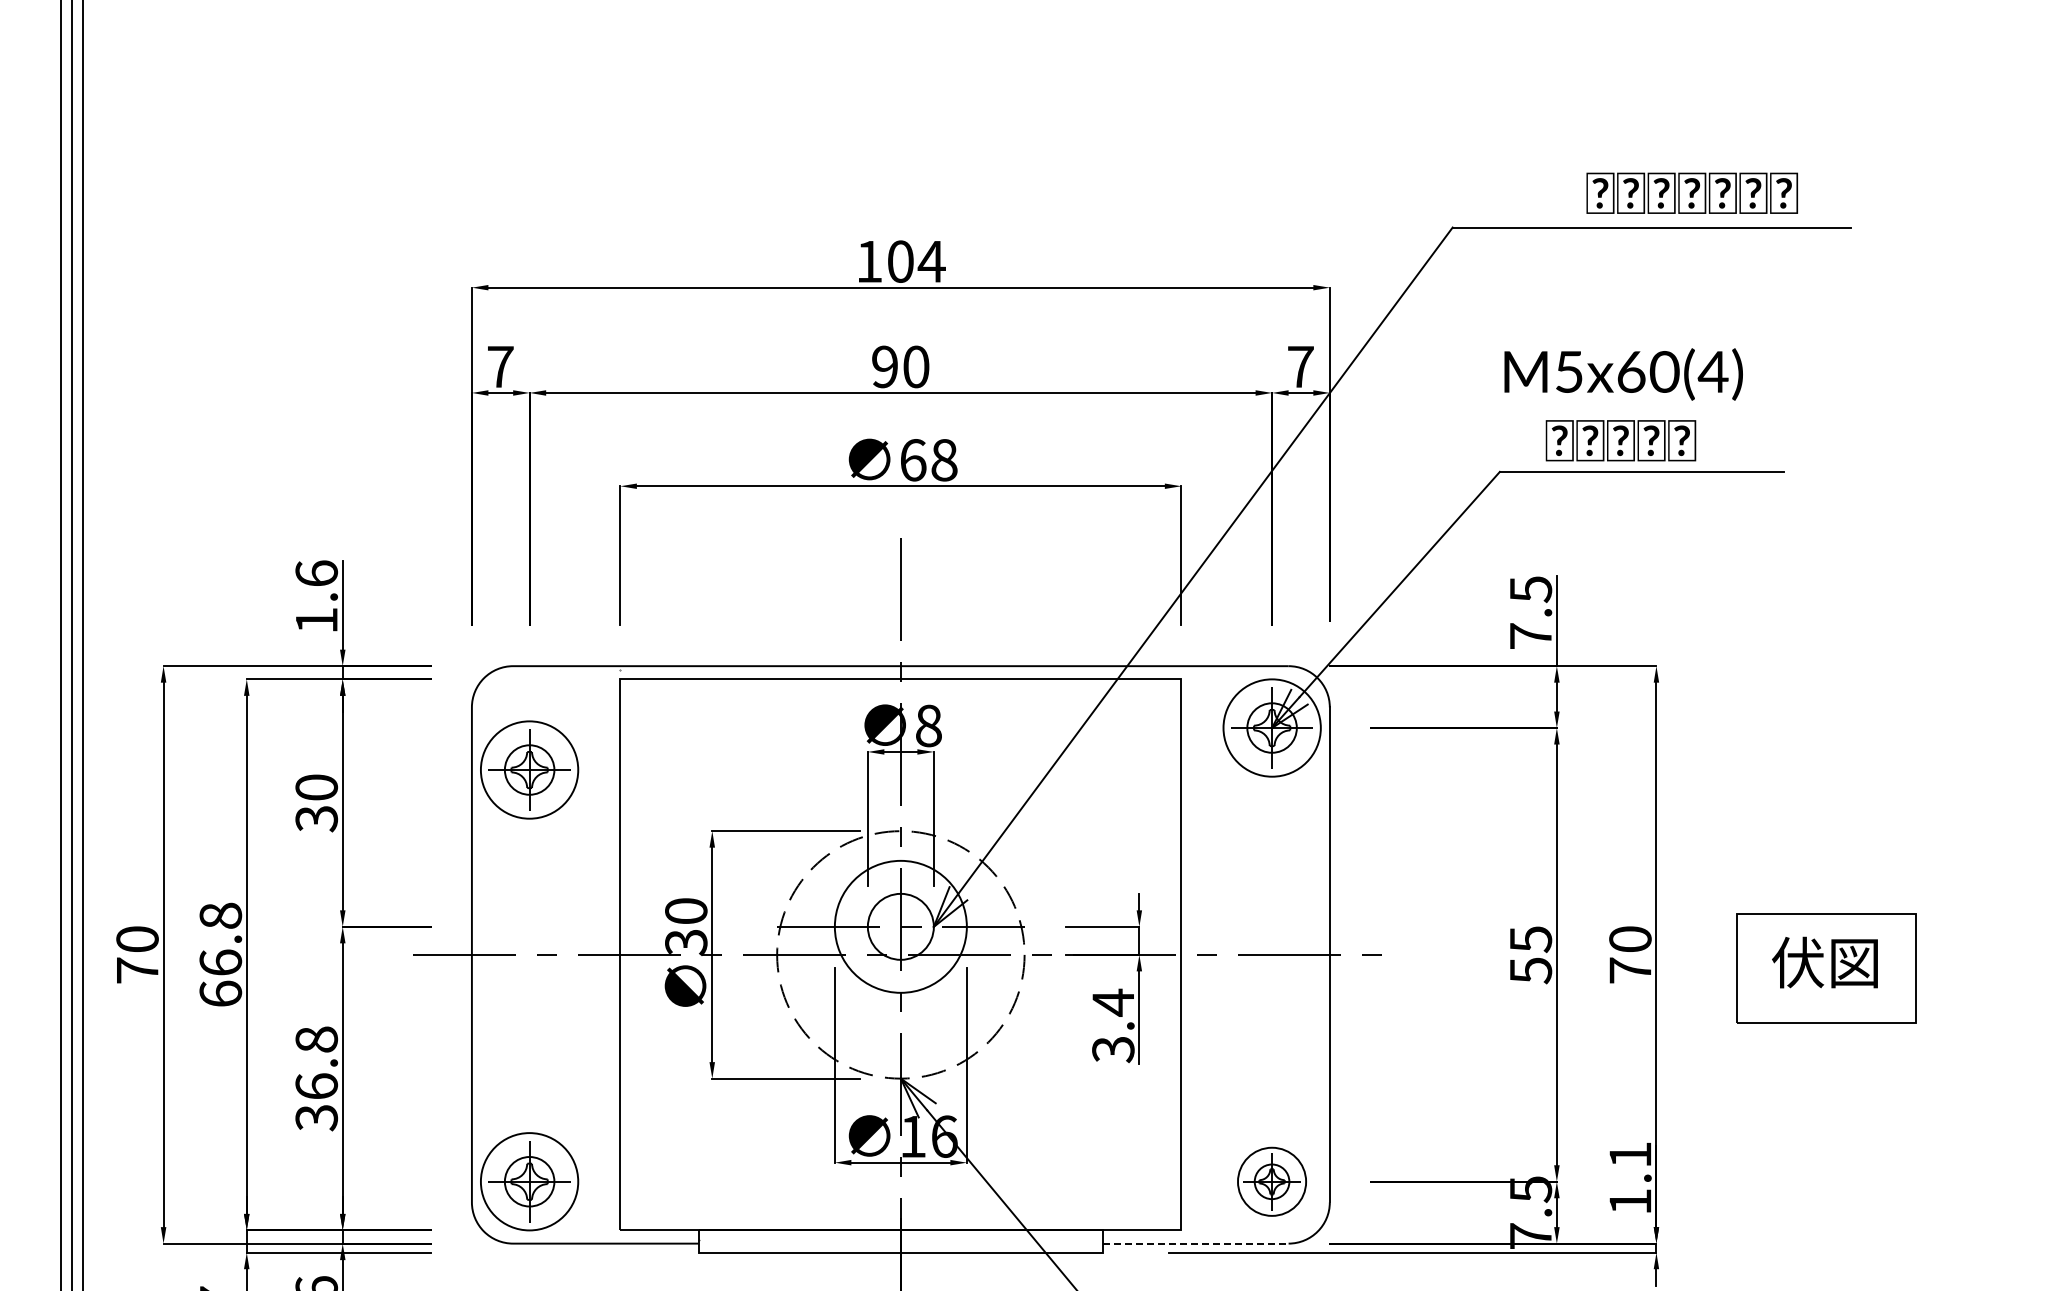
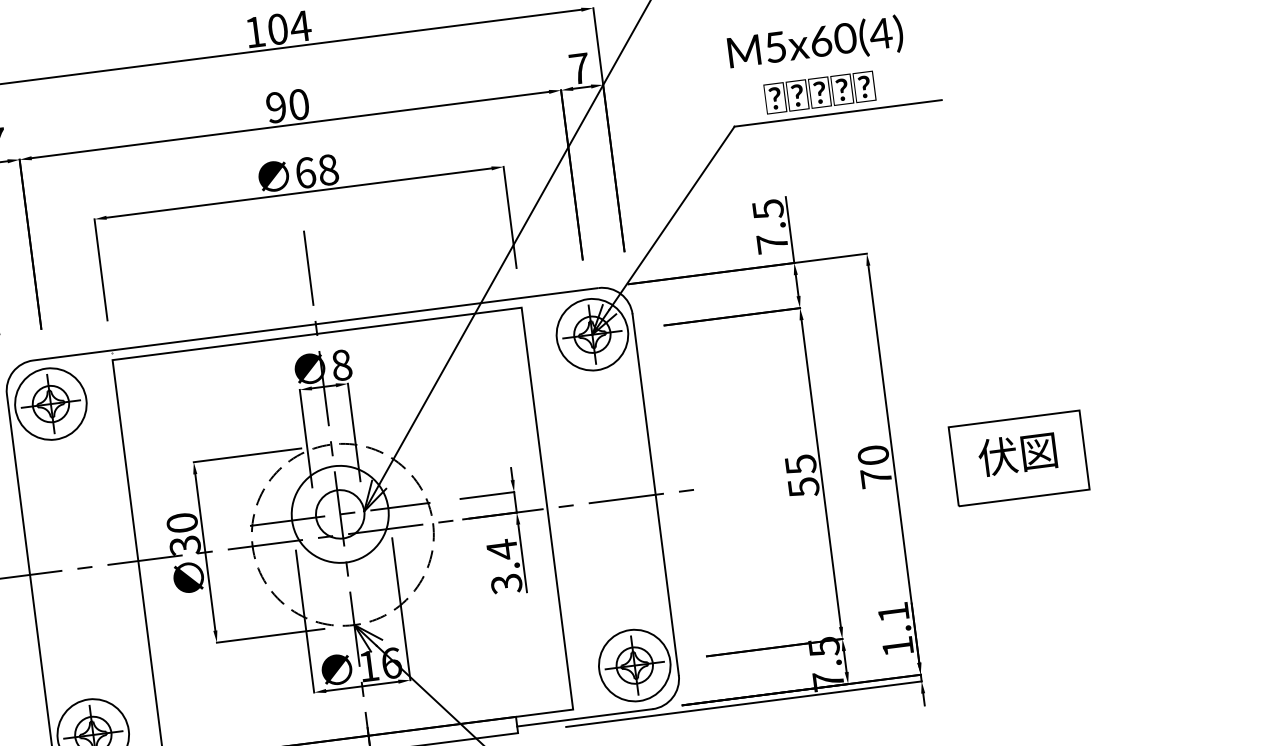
part: (529, 769) -> (50, 403), moved
part: (1271, 1181) -> (634, 665), size x1.43
line: (1195, 1243) -> (584, 717), dashed -> solid

